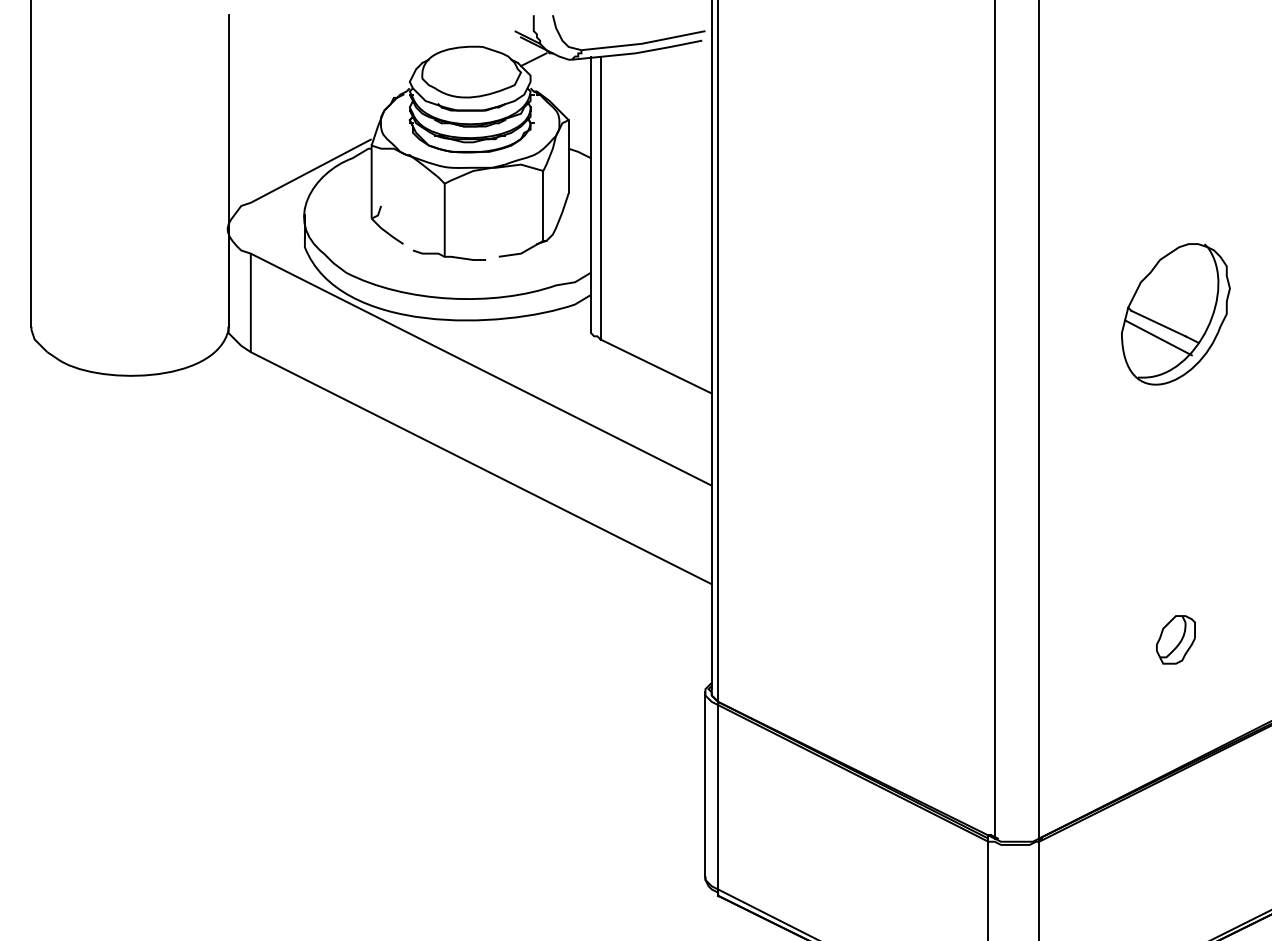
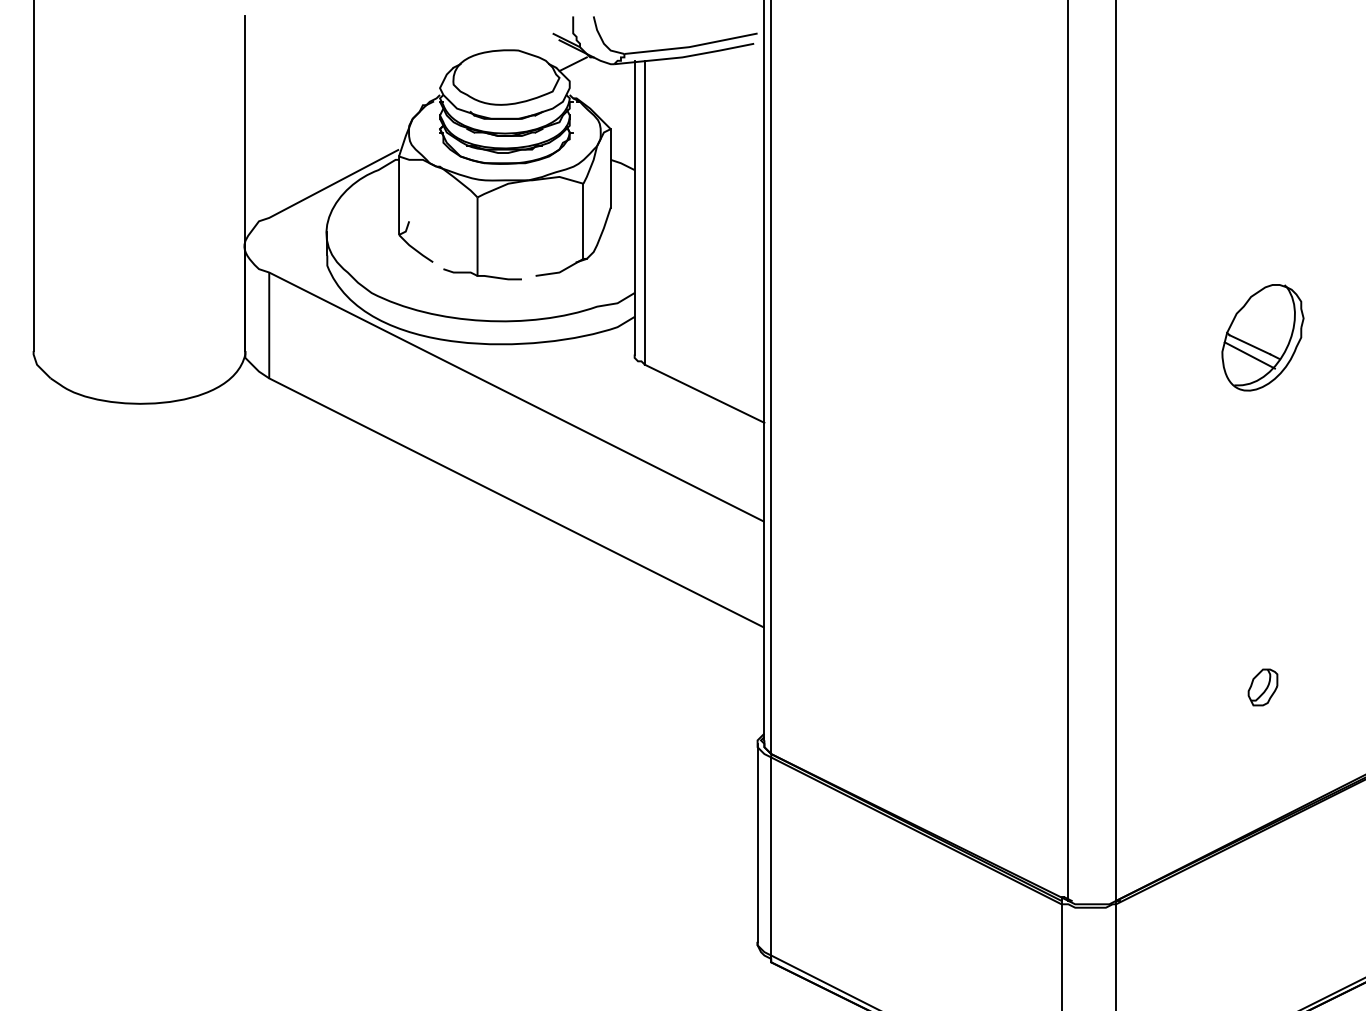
part: (1175, 314) -> (1262, 337), size x0.7
part: (1175, 639) -> (1262, 687), size x0.7

